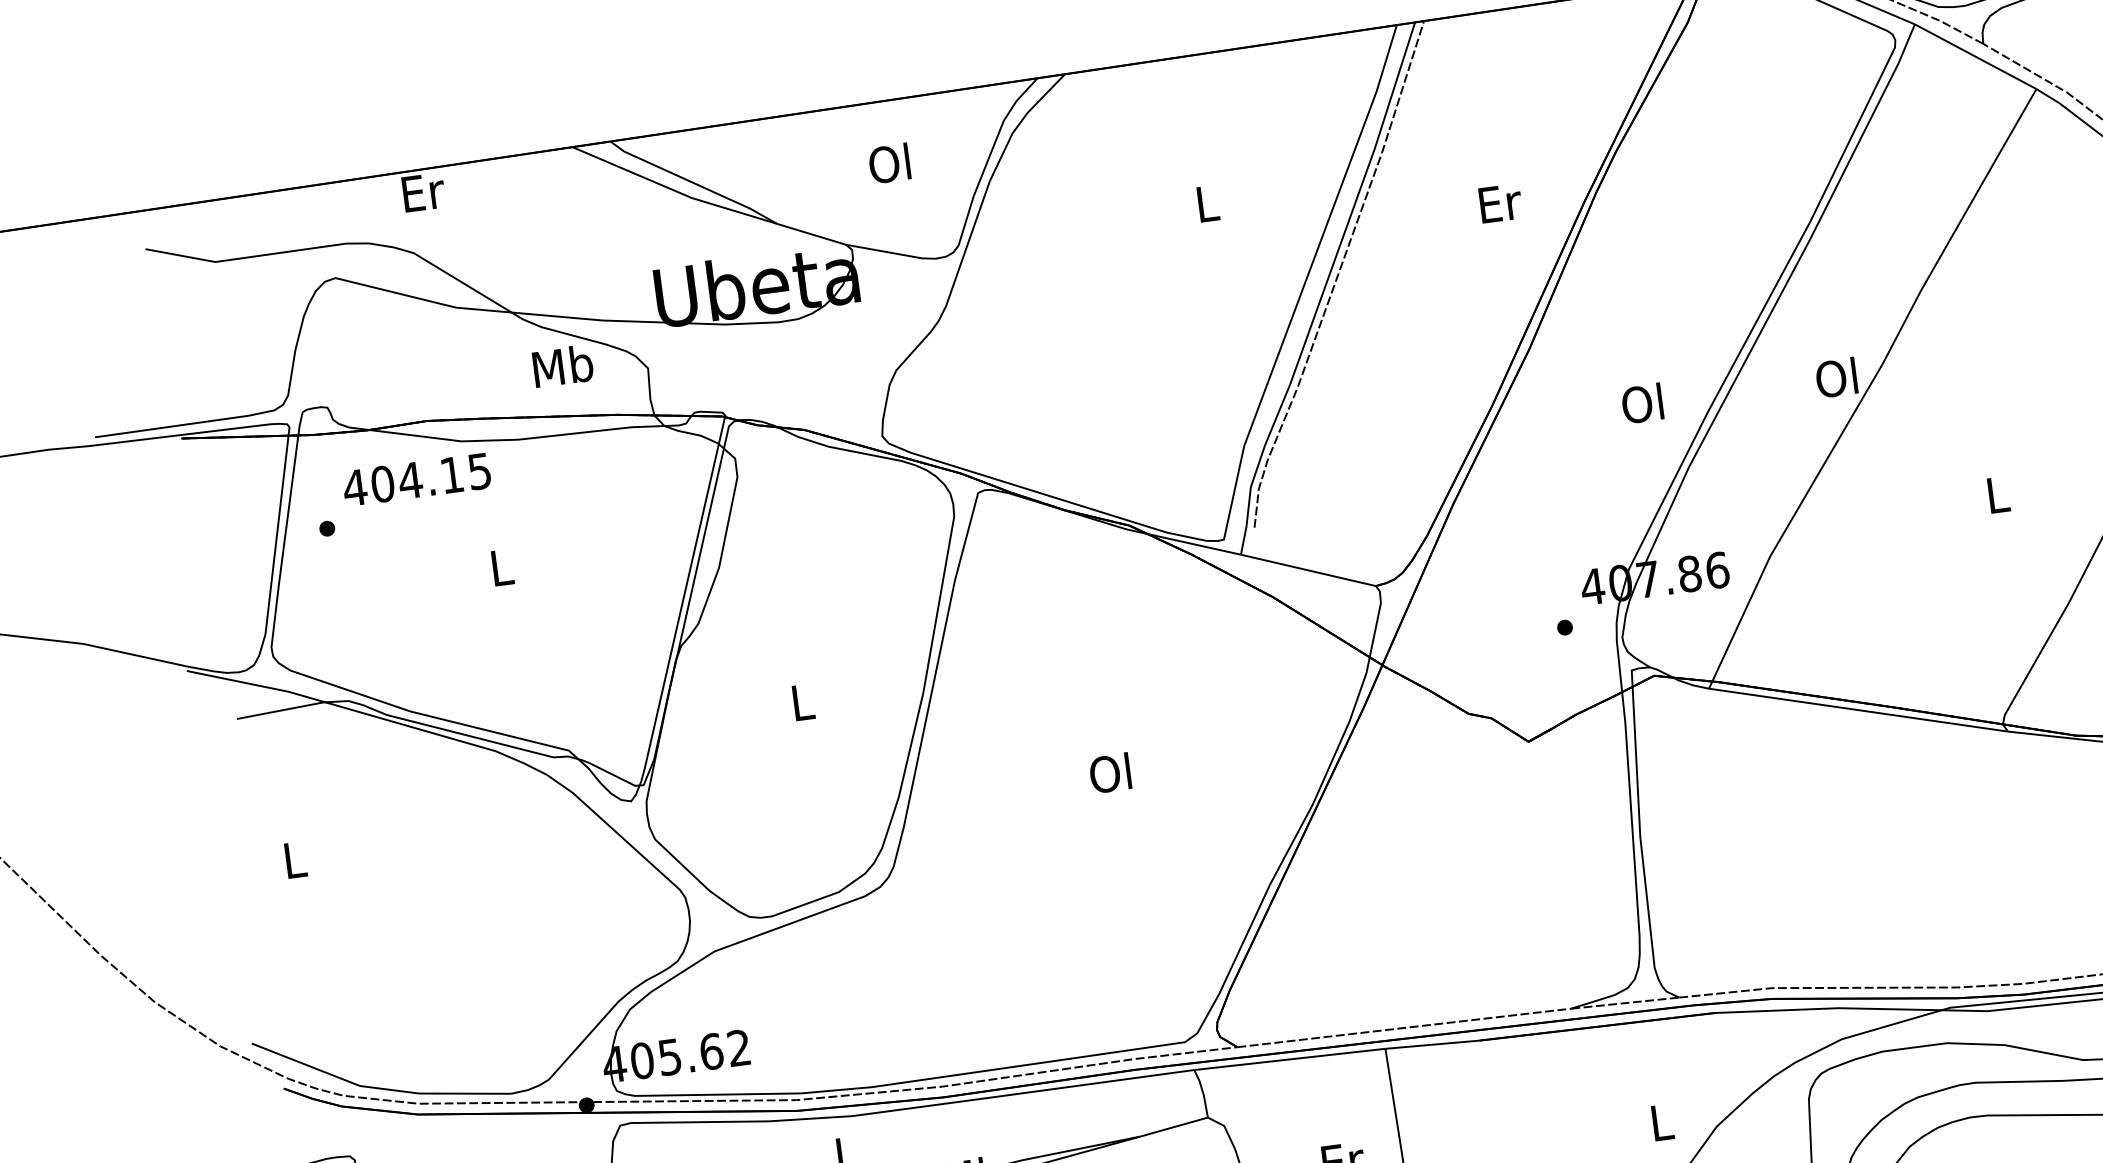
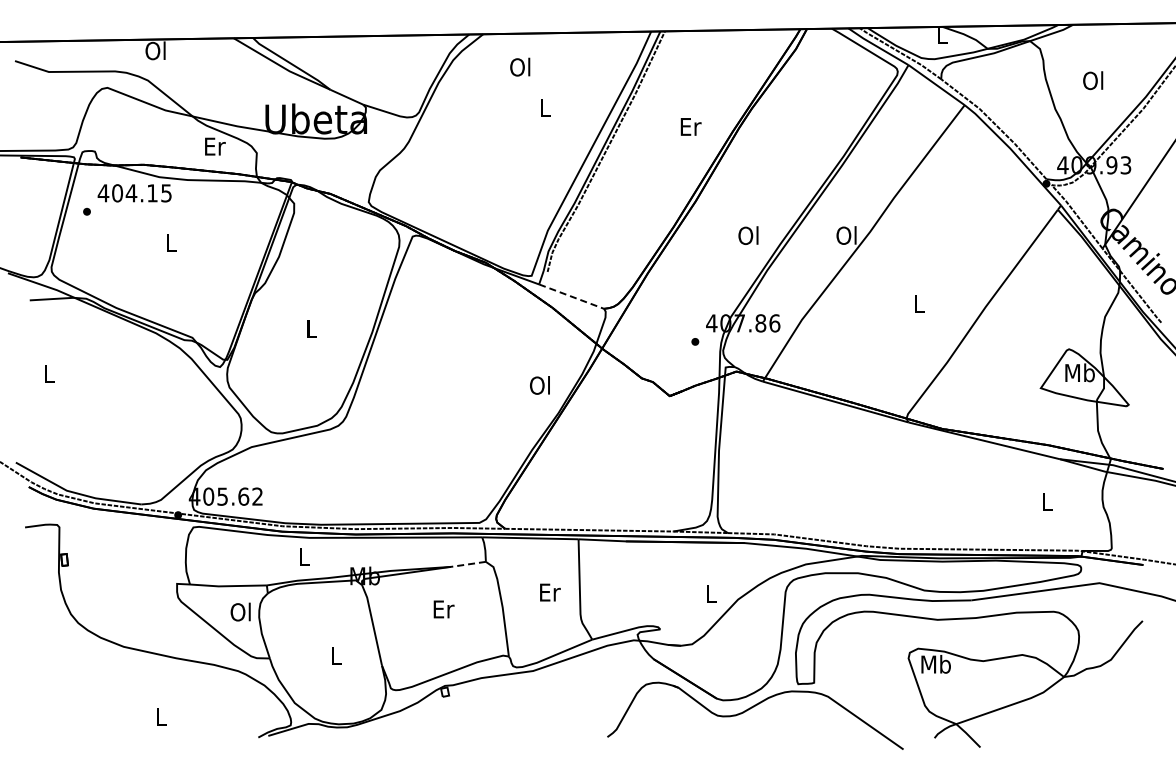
text: (890, 162) -> (520, 66), moved
text: (422, 191) -> (156, 50), Er -> Ol
text: (562, 366) -> (214, 146), Mb -> Er
line: (1308, 570) -> (571, 296), solid -> dashed
text: (1109, 773) -> (539, 385), moved
line: (1174, 1127) -> (468, 564), solid -> dashed

